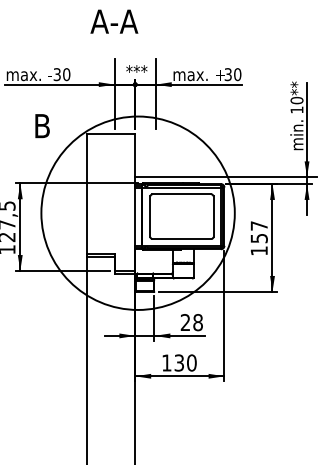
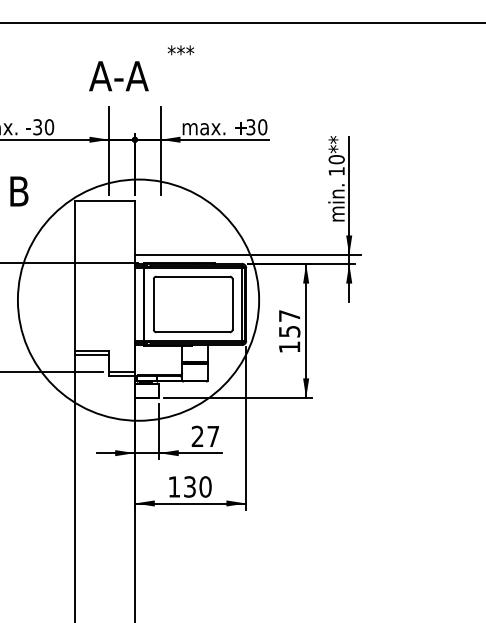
text: (114, 21) -> (118, 76), moved
text: (136, 69) -> (180, 50), moved
text: (198, 322) -> (213, 436), 28 -> 27

